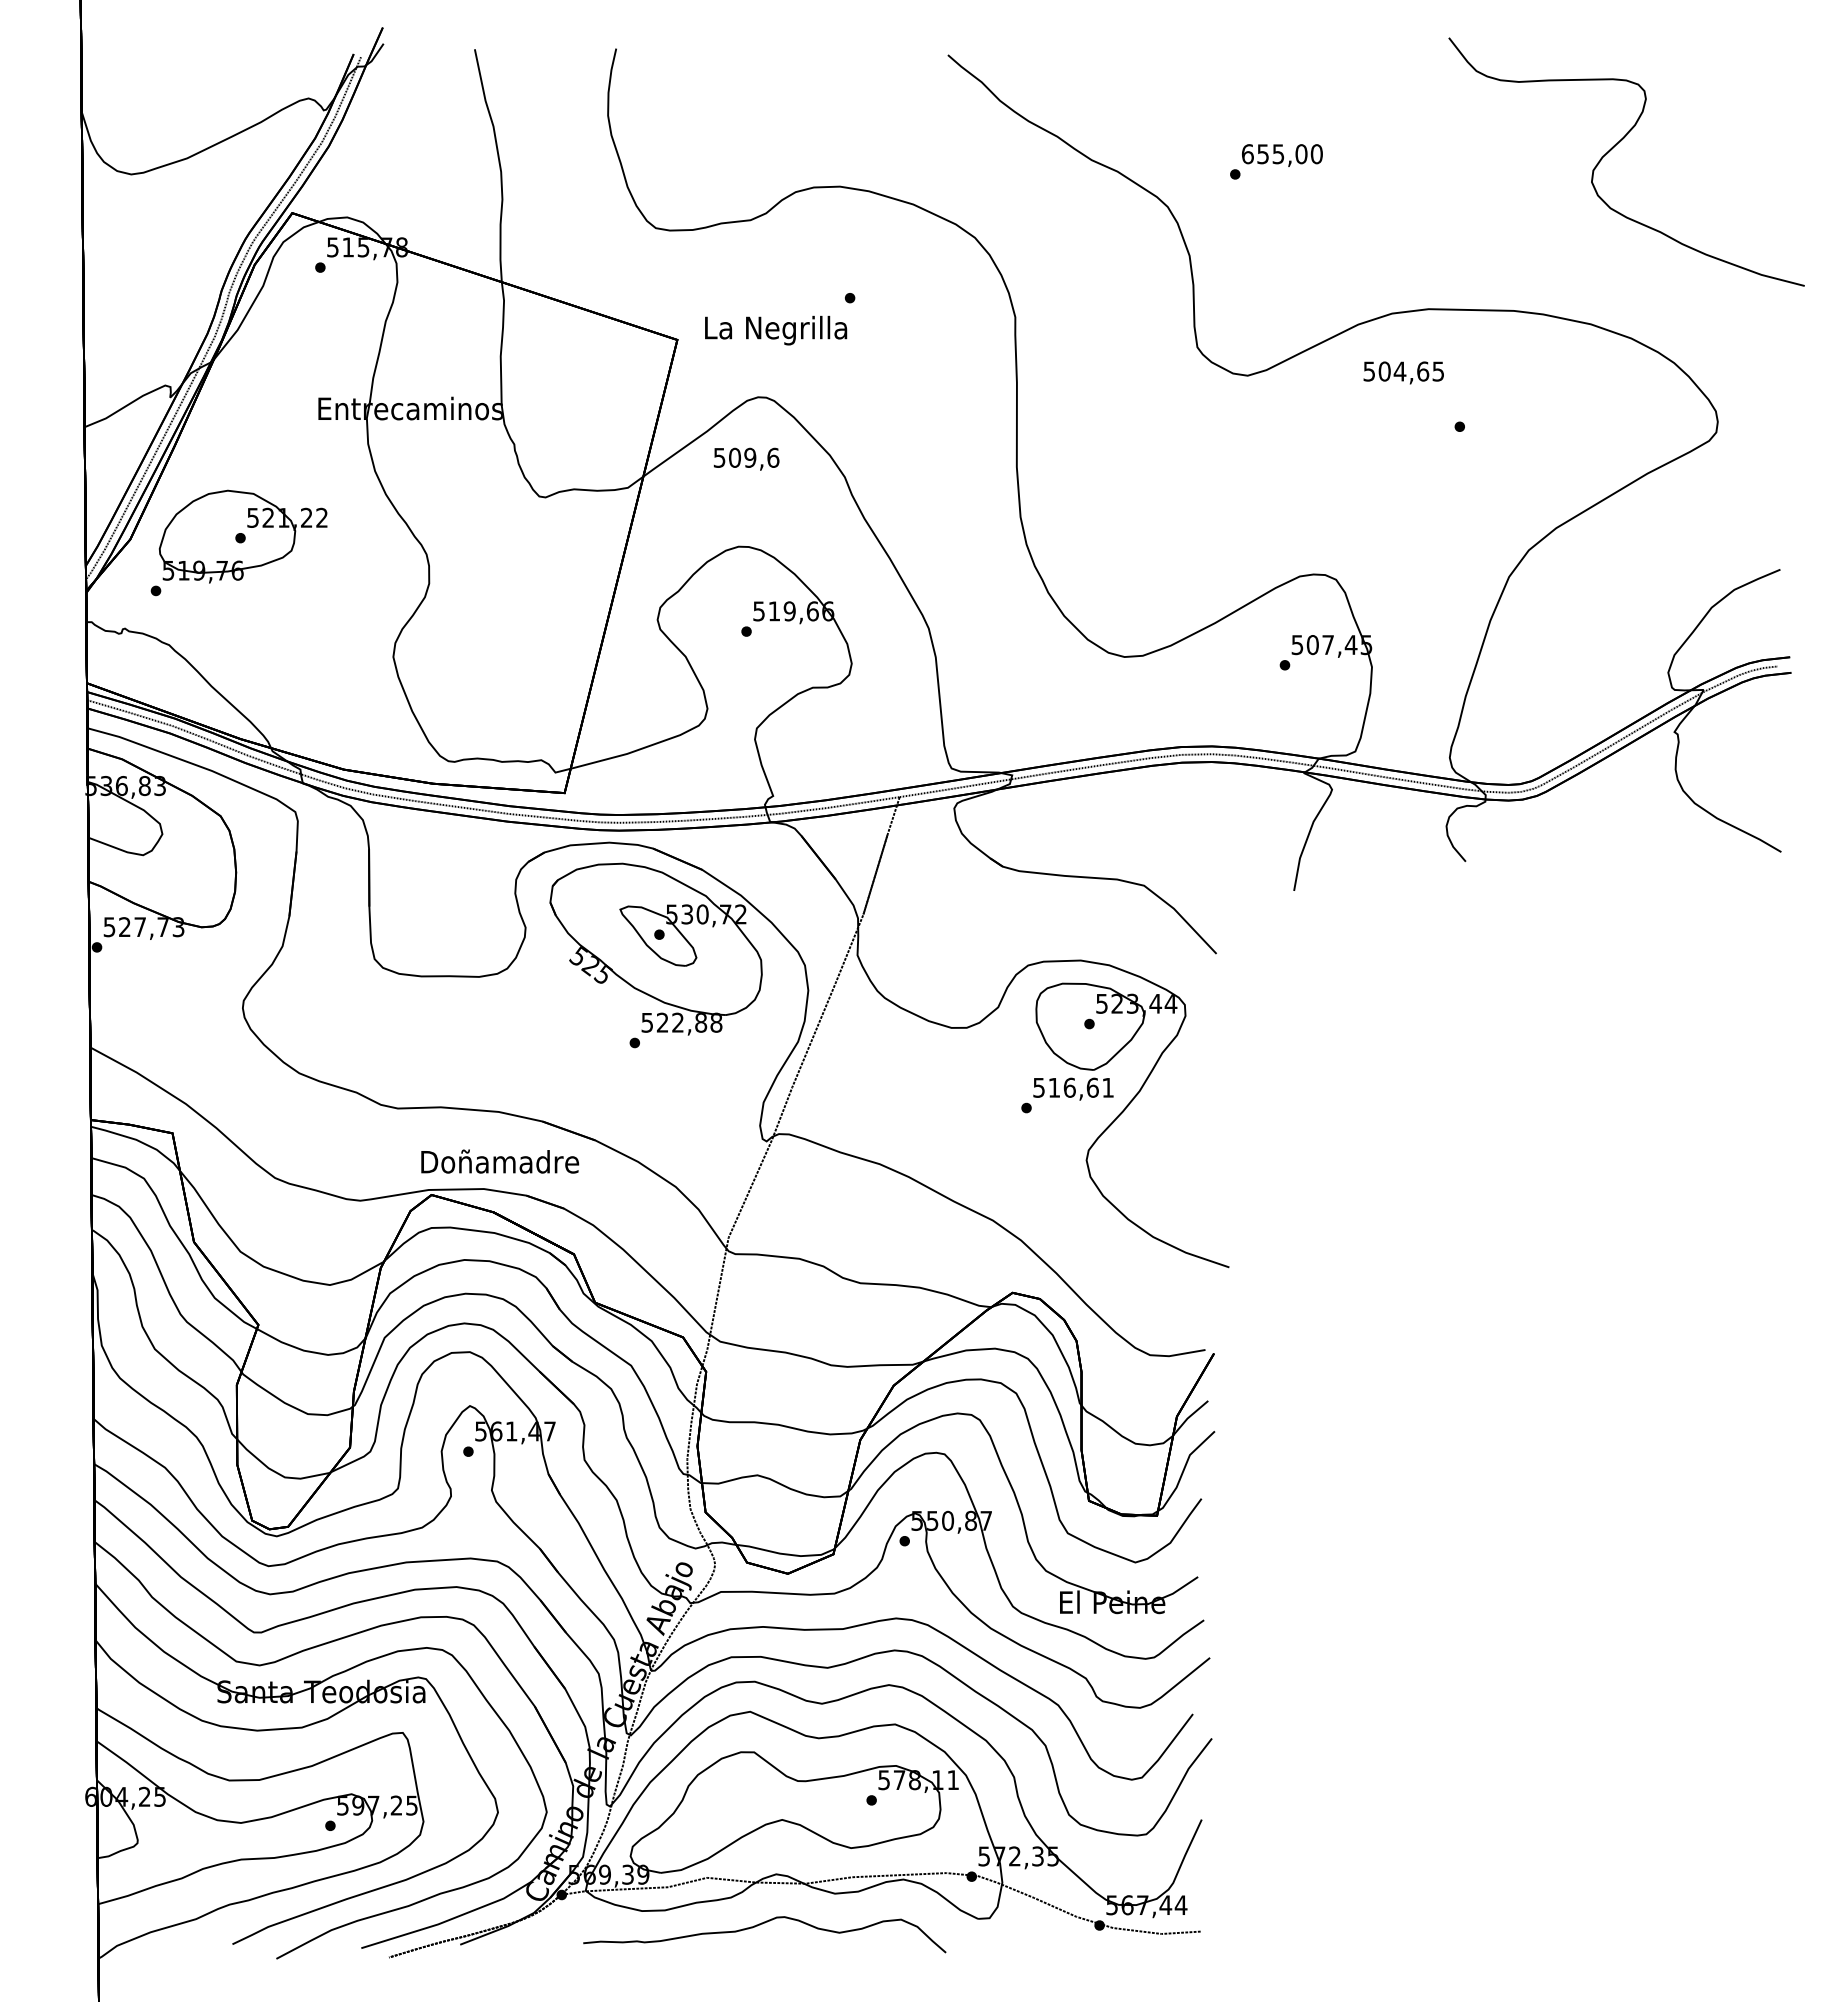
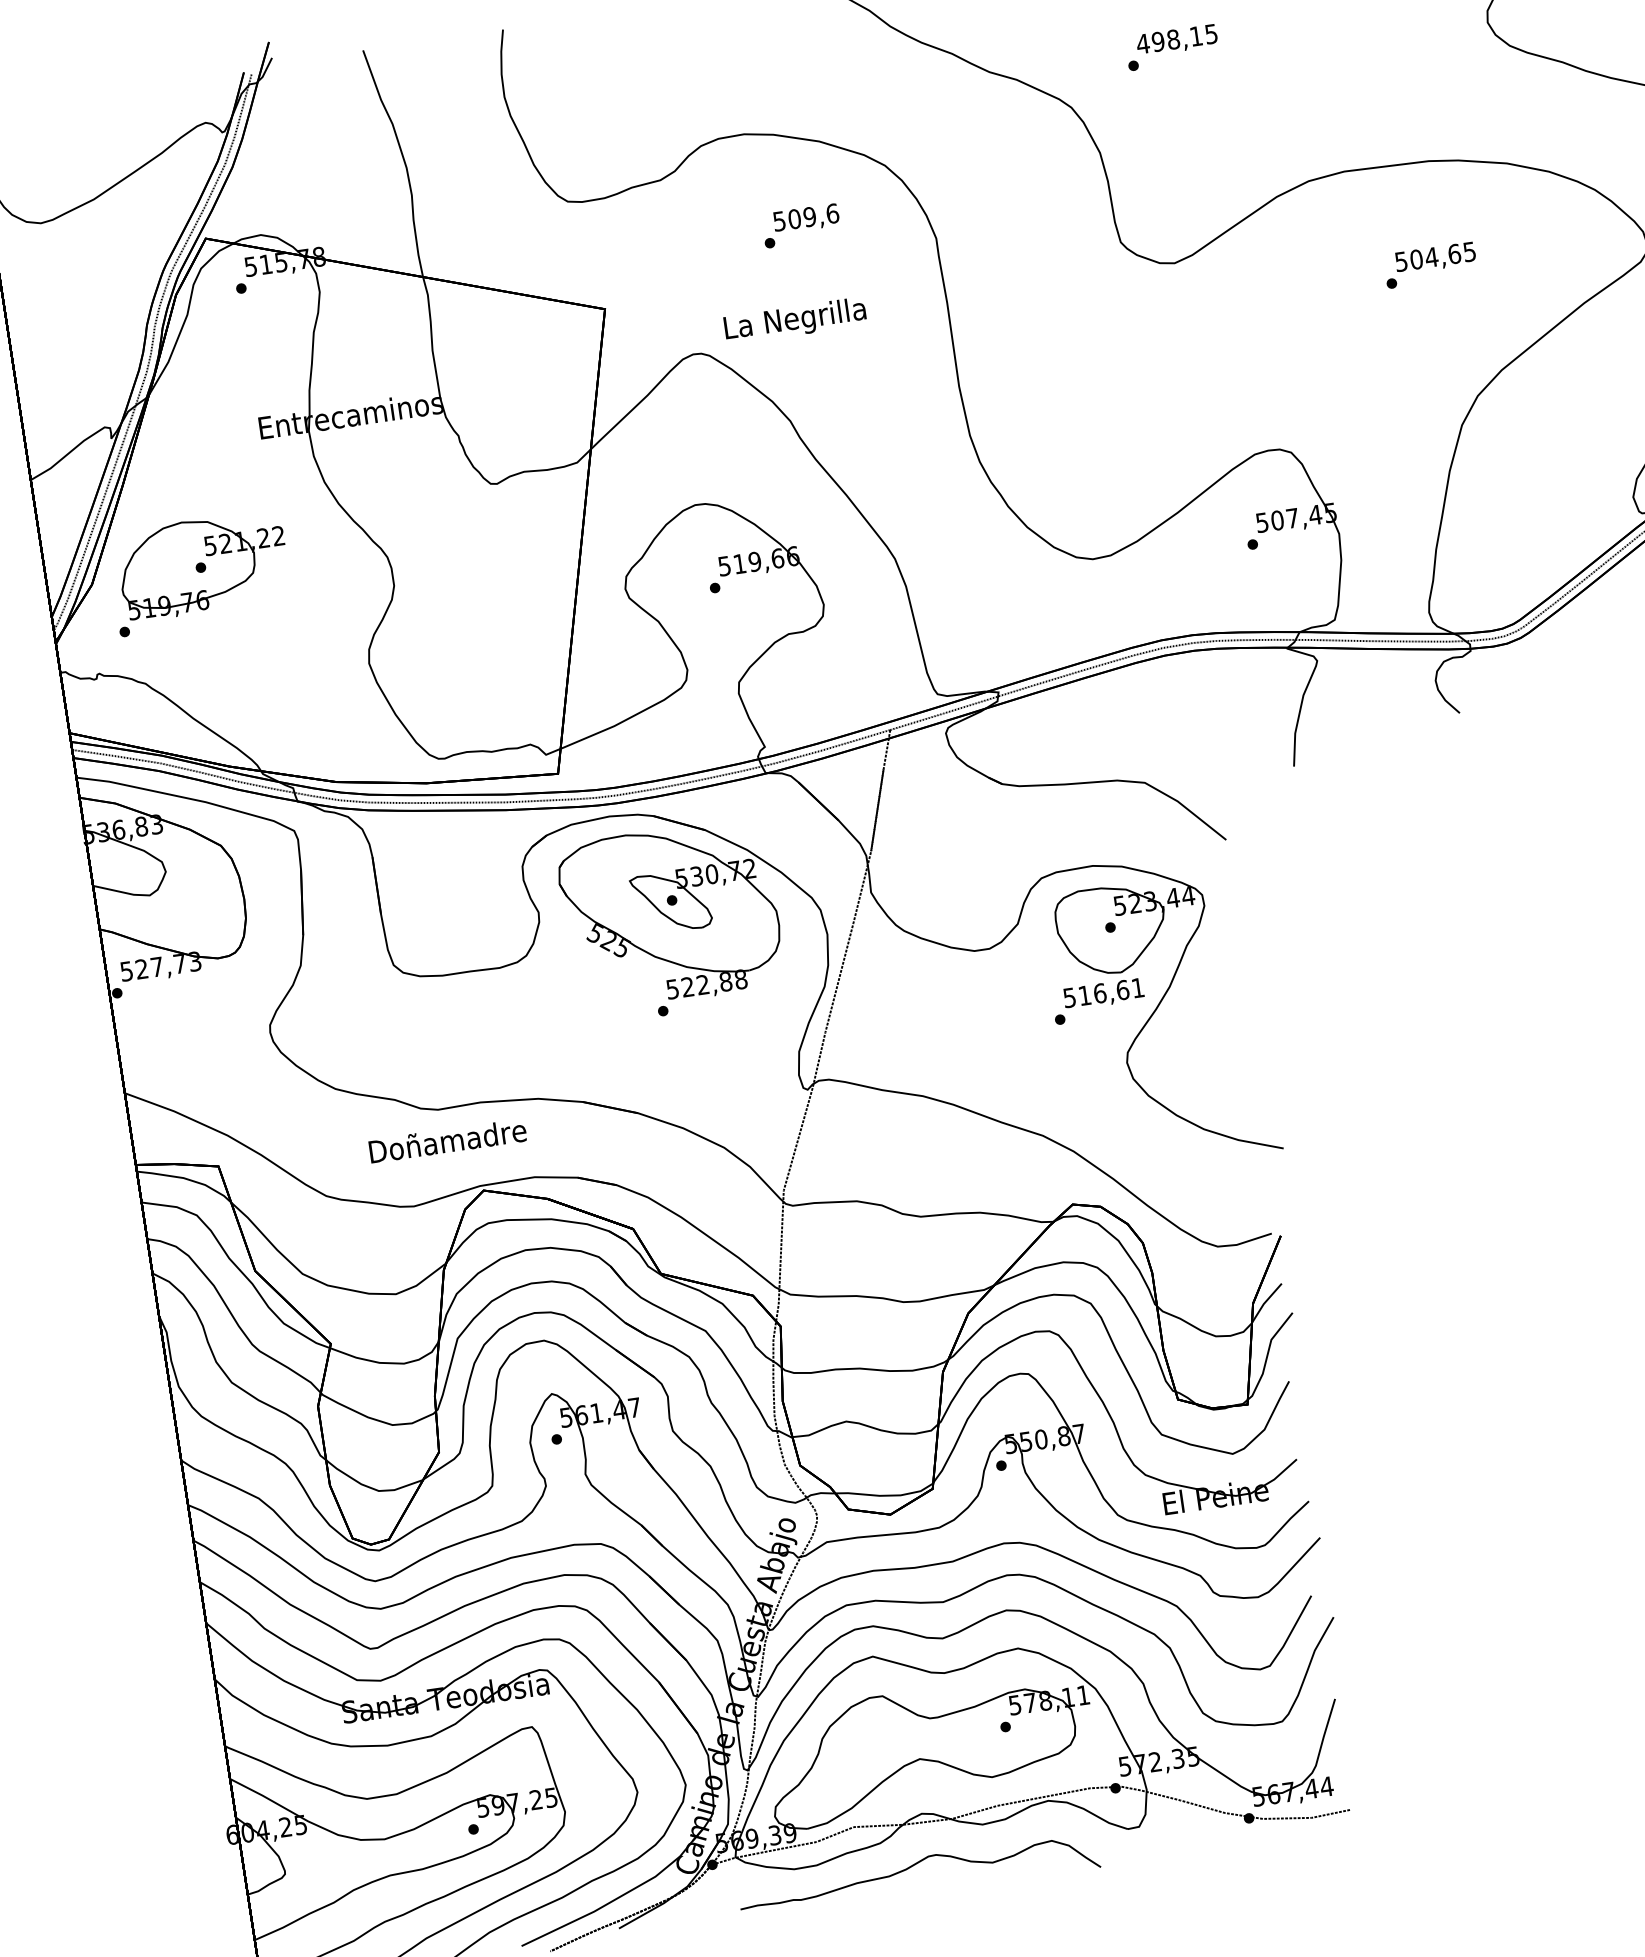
text: (1281, 154) -> (1176, 39), 655,00 -> 498,15
text: (776, 330) -> (795, 320), moved
text: (1403, 372) -> (1435, 257), moved
text: (746, 458) -> (806, 218), moved
text: (500, 1161) -> (448, 1140), moved

